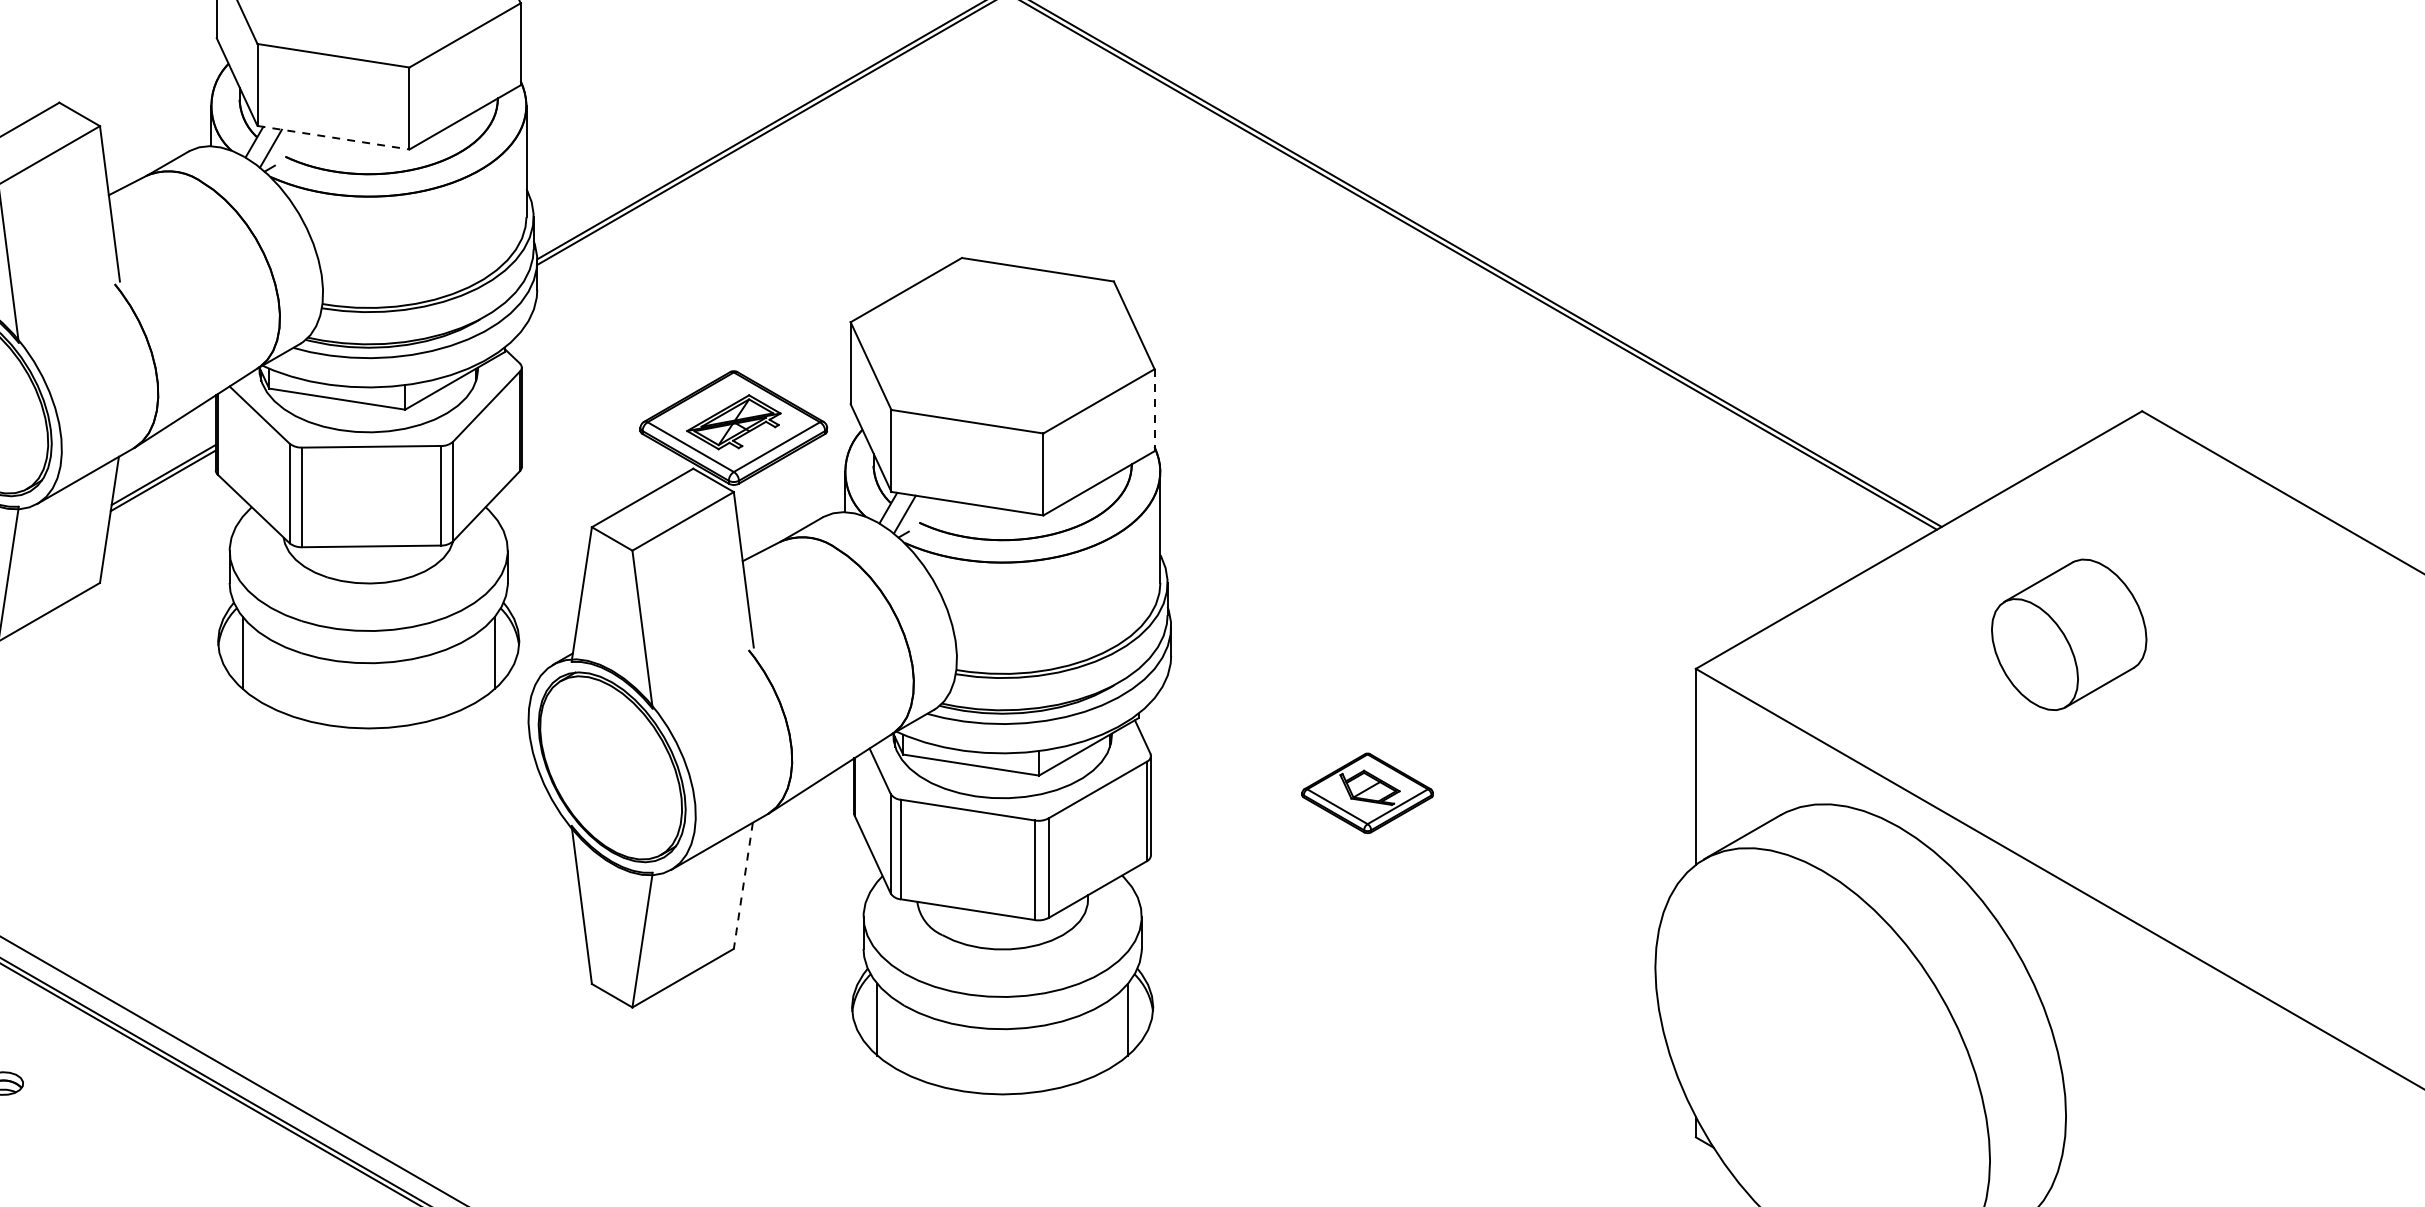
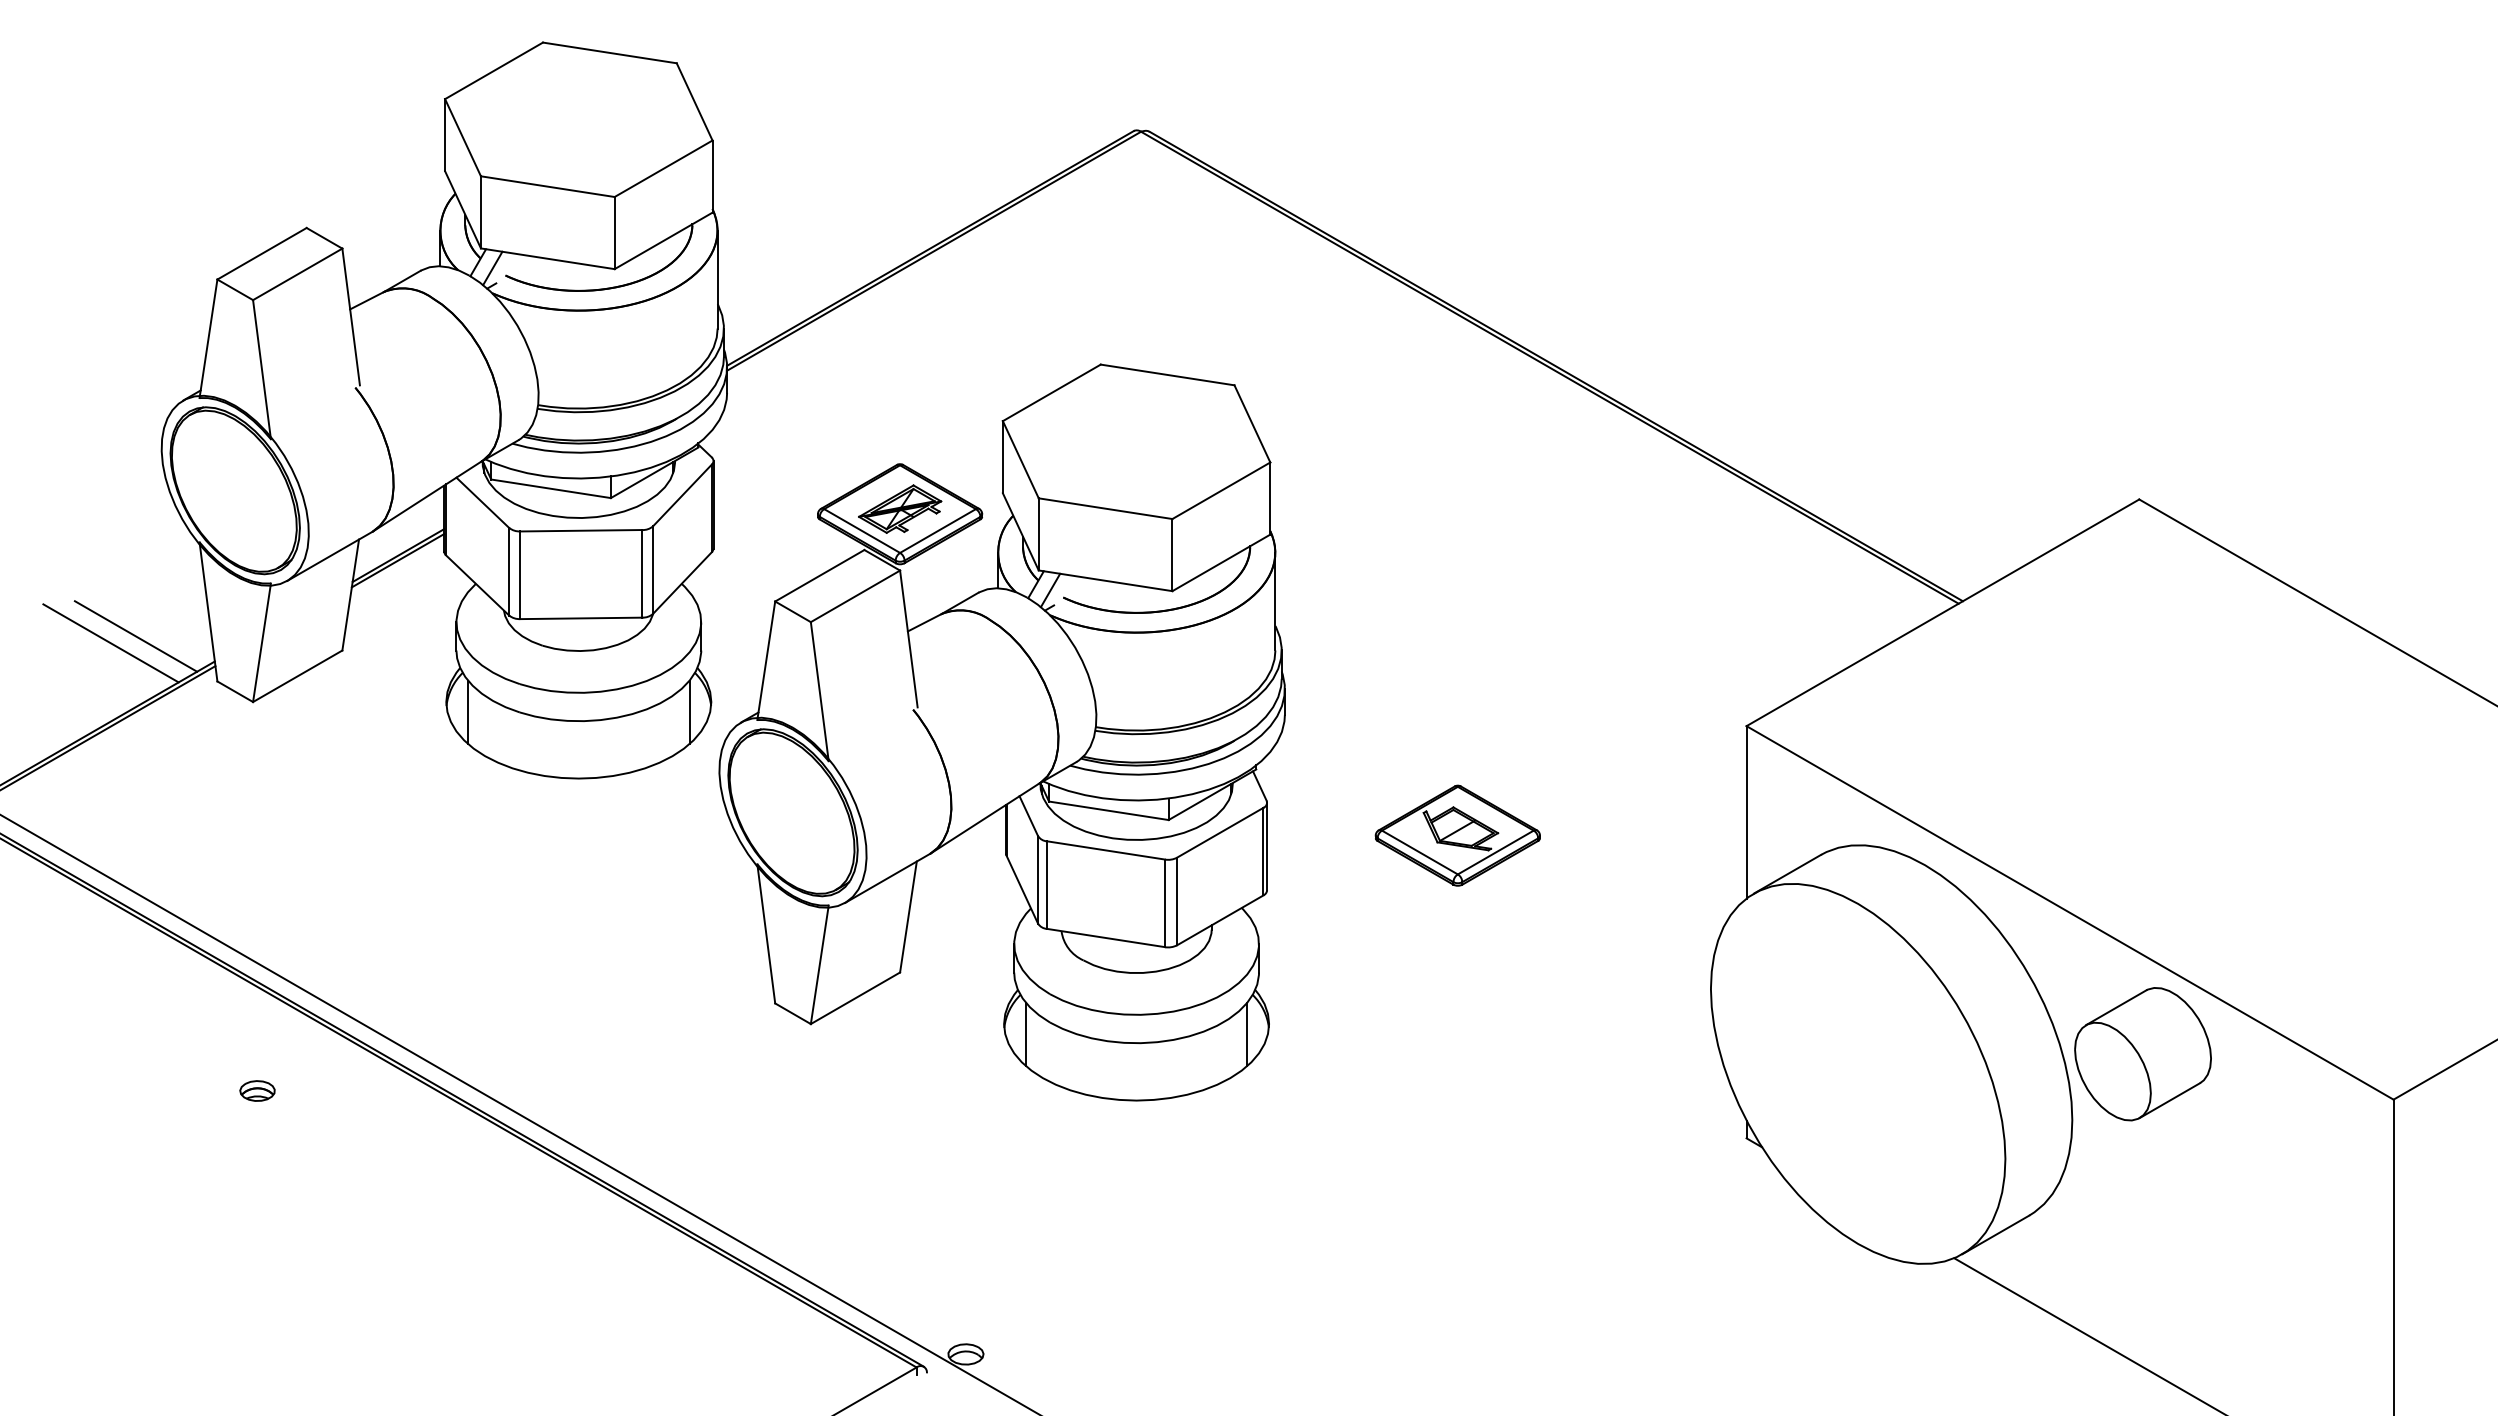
line: (333, 137) -> (547, 258), dashed -> solid
line: (1154, 411) -> (1270, 499), dashed -> solid
part: (2068, 635) -> (2142, 1054), moved
part: (1367, 793) -> (1457, 835), size x1.43
line: (743, 886) -> (908, 917), dashed -> solid

